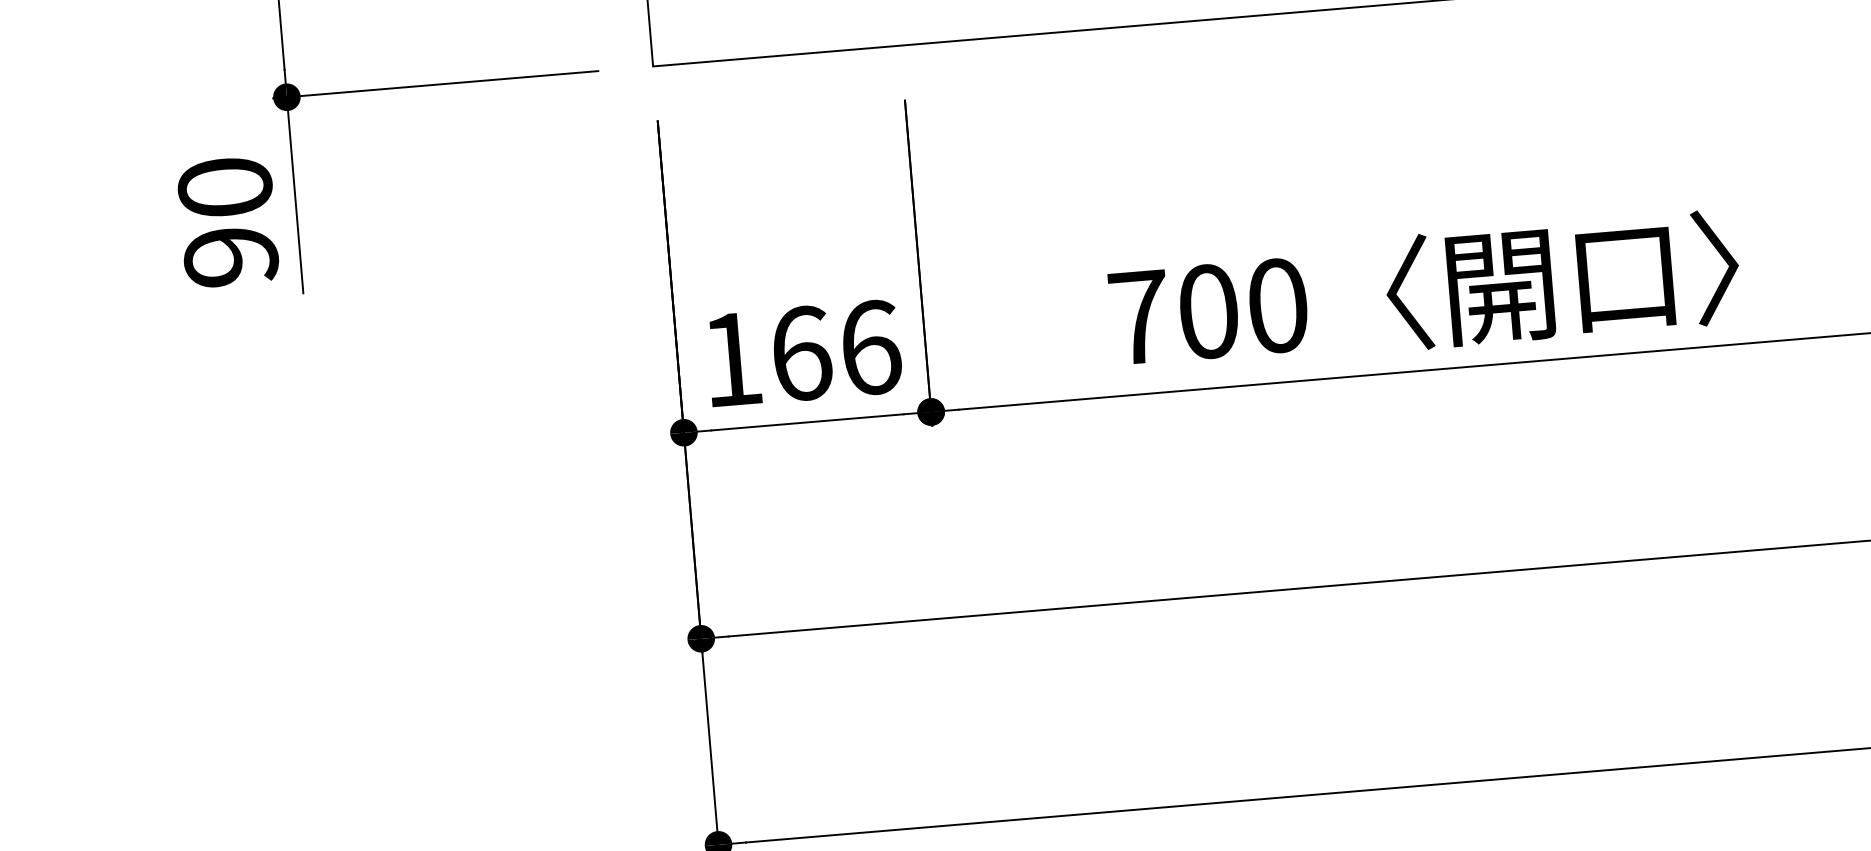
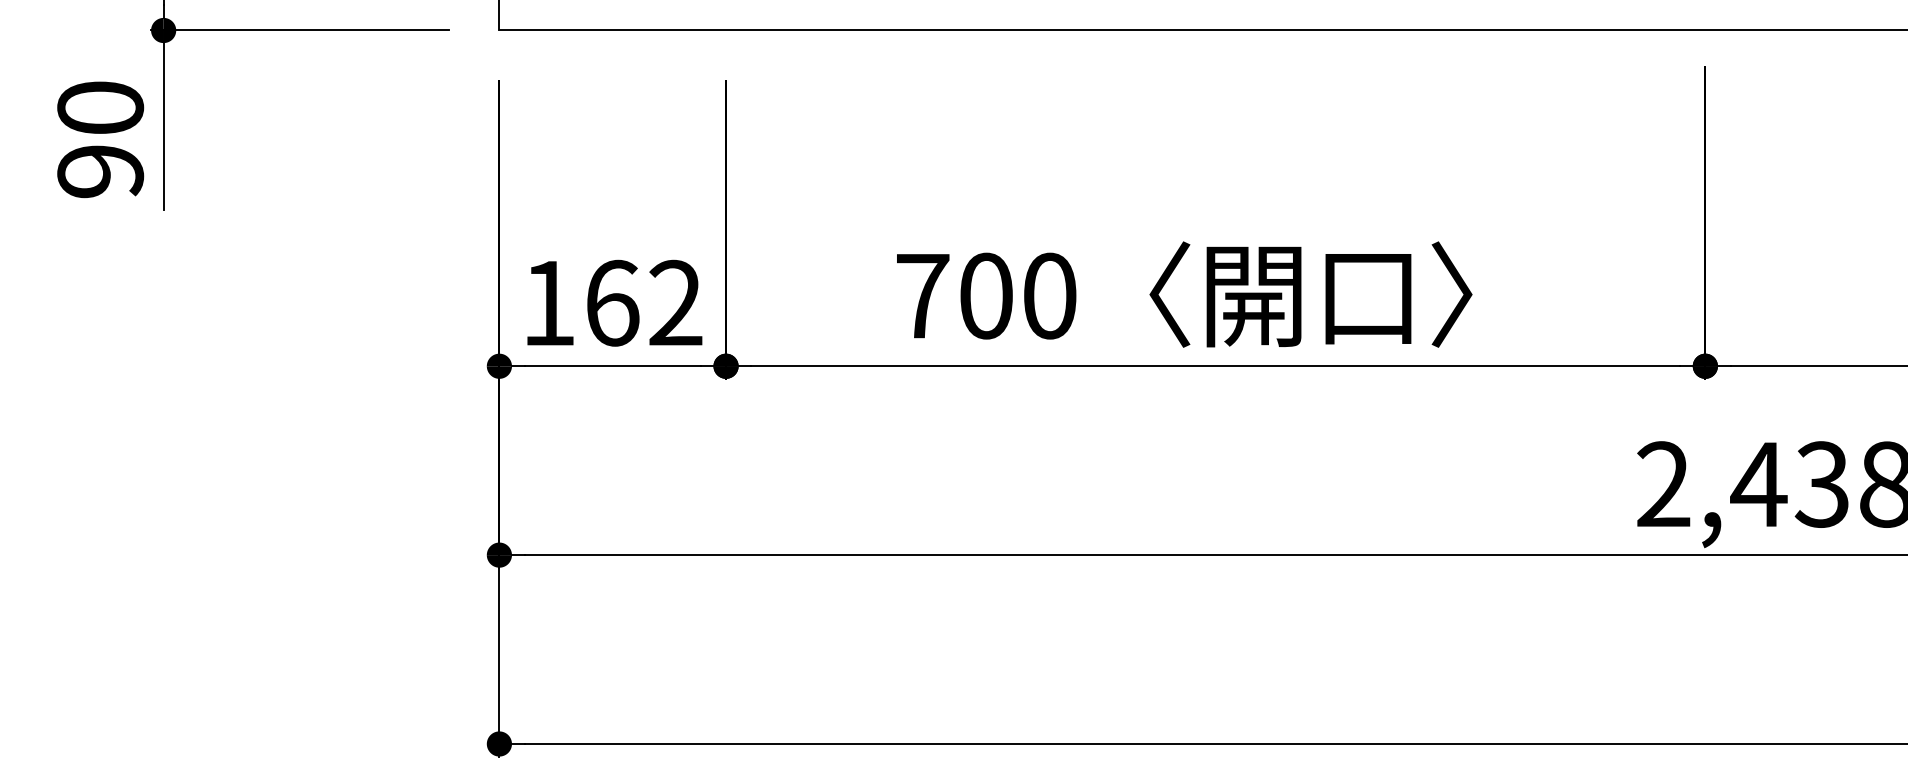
text: (871, 346) -> (676, 302), 166 -> 162

